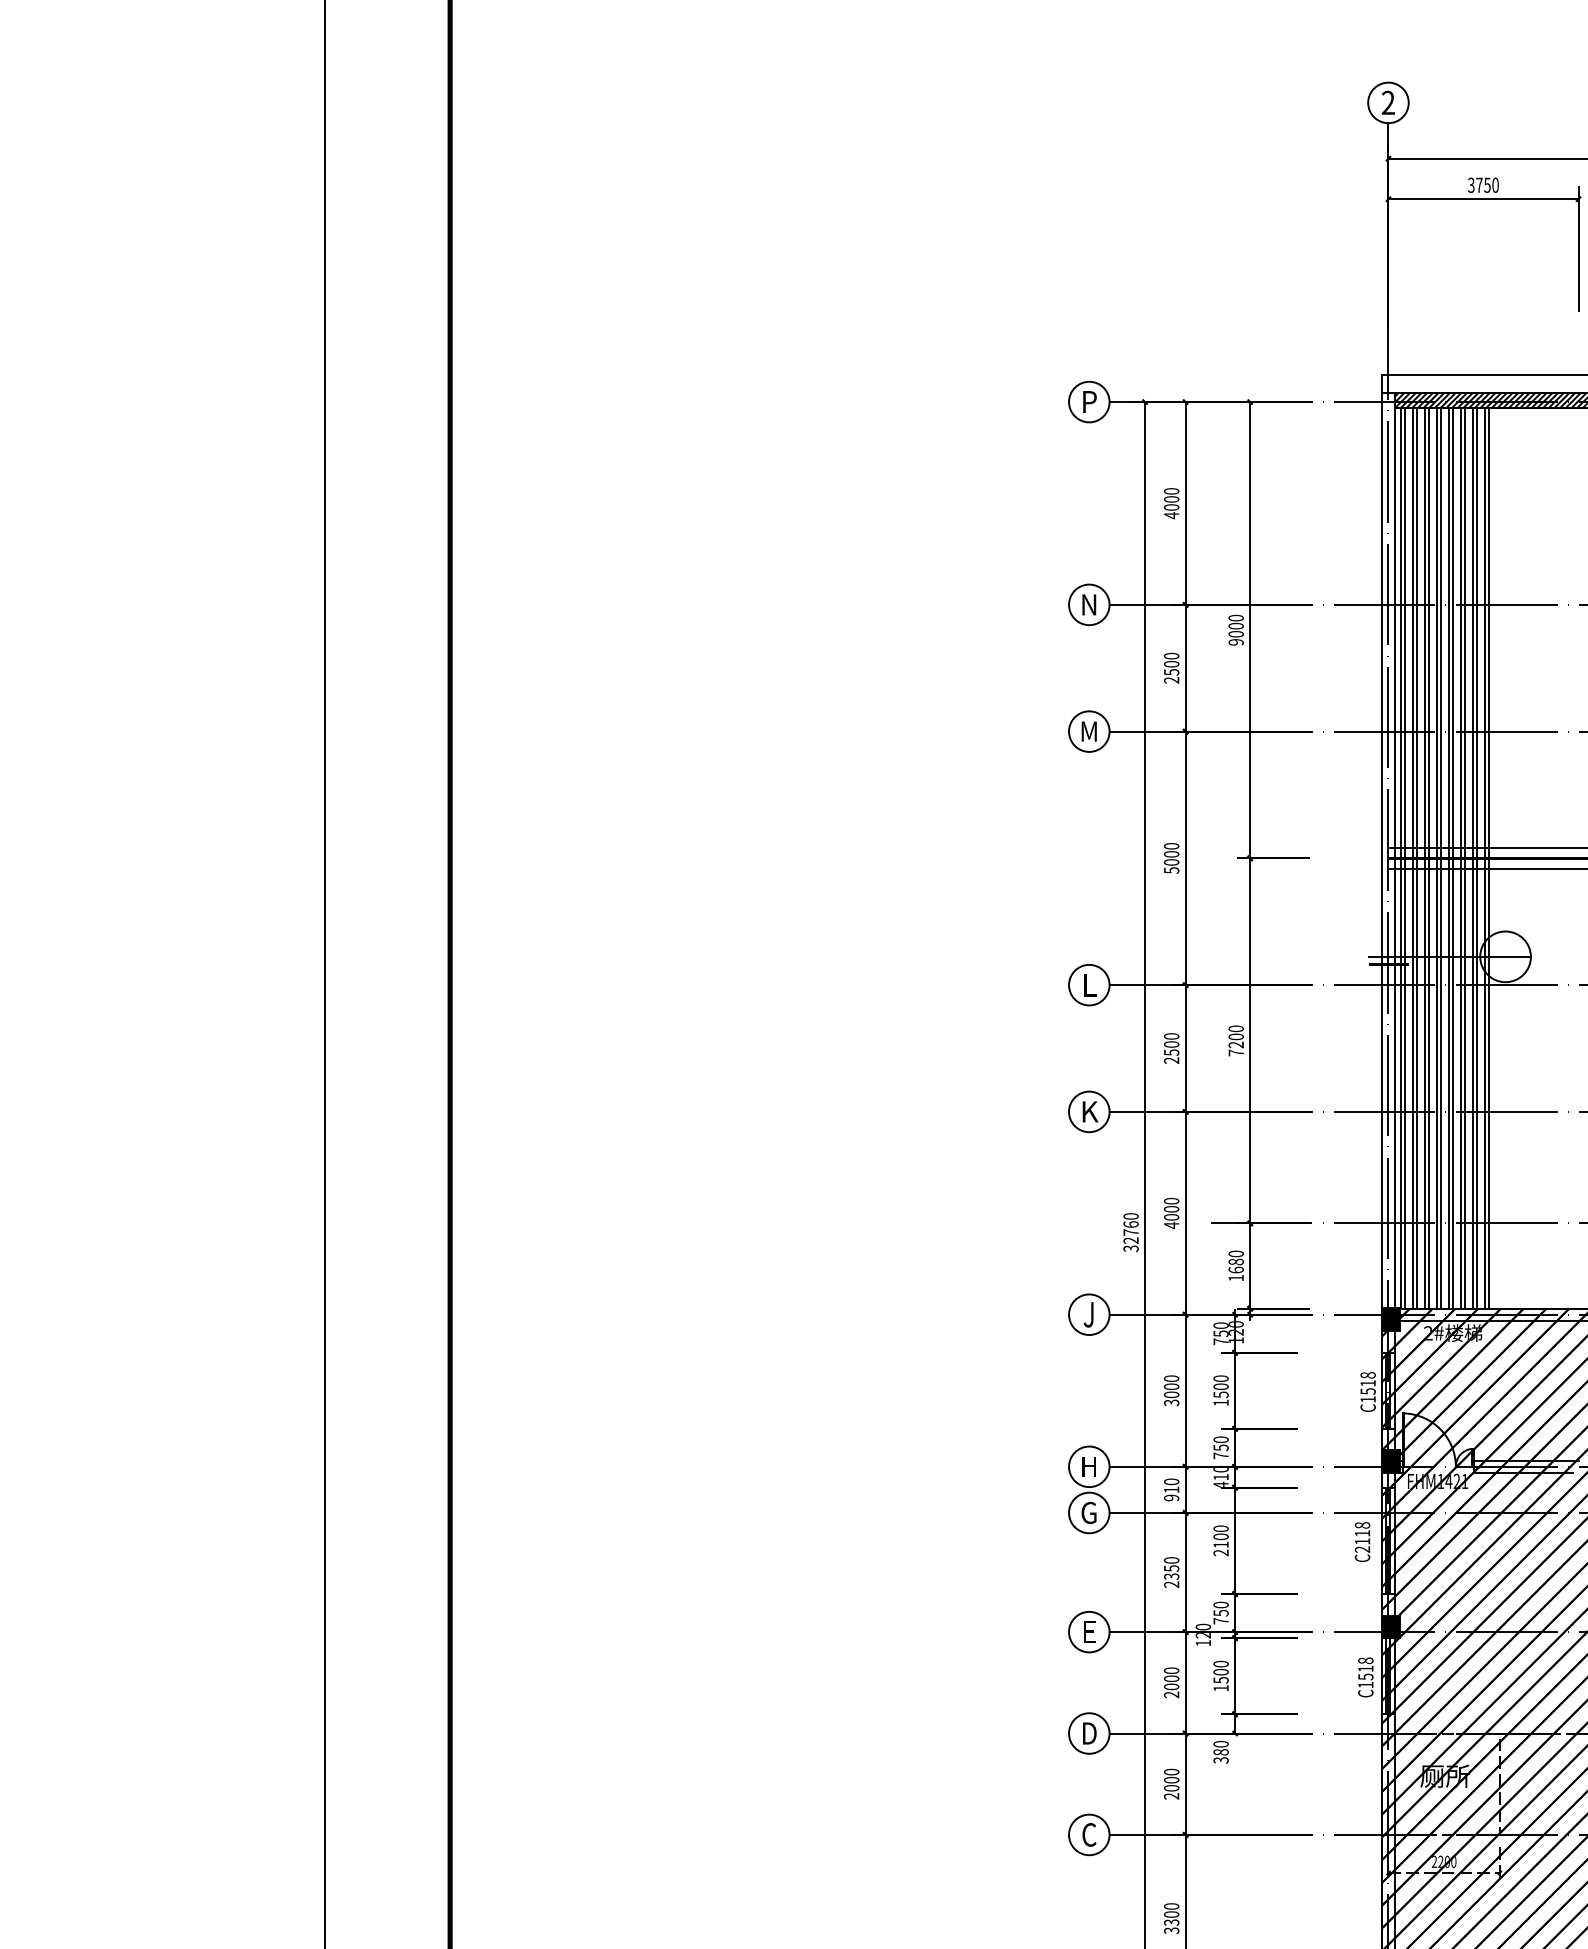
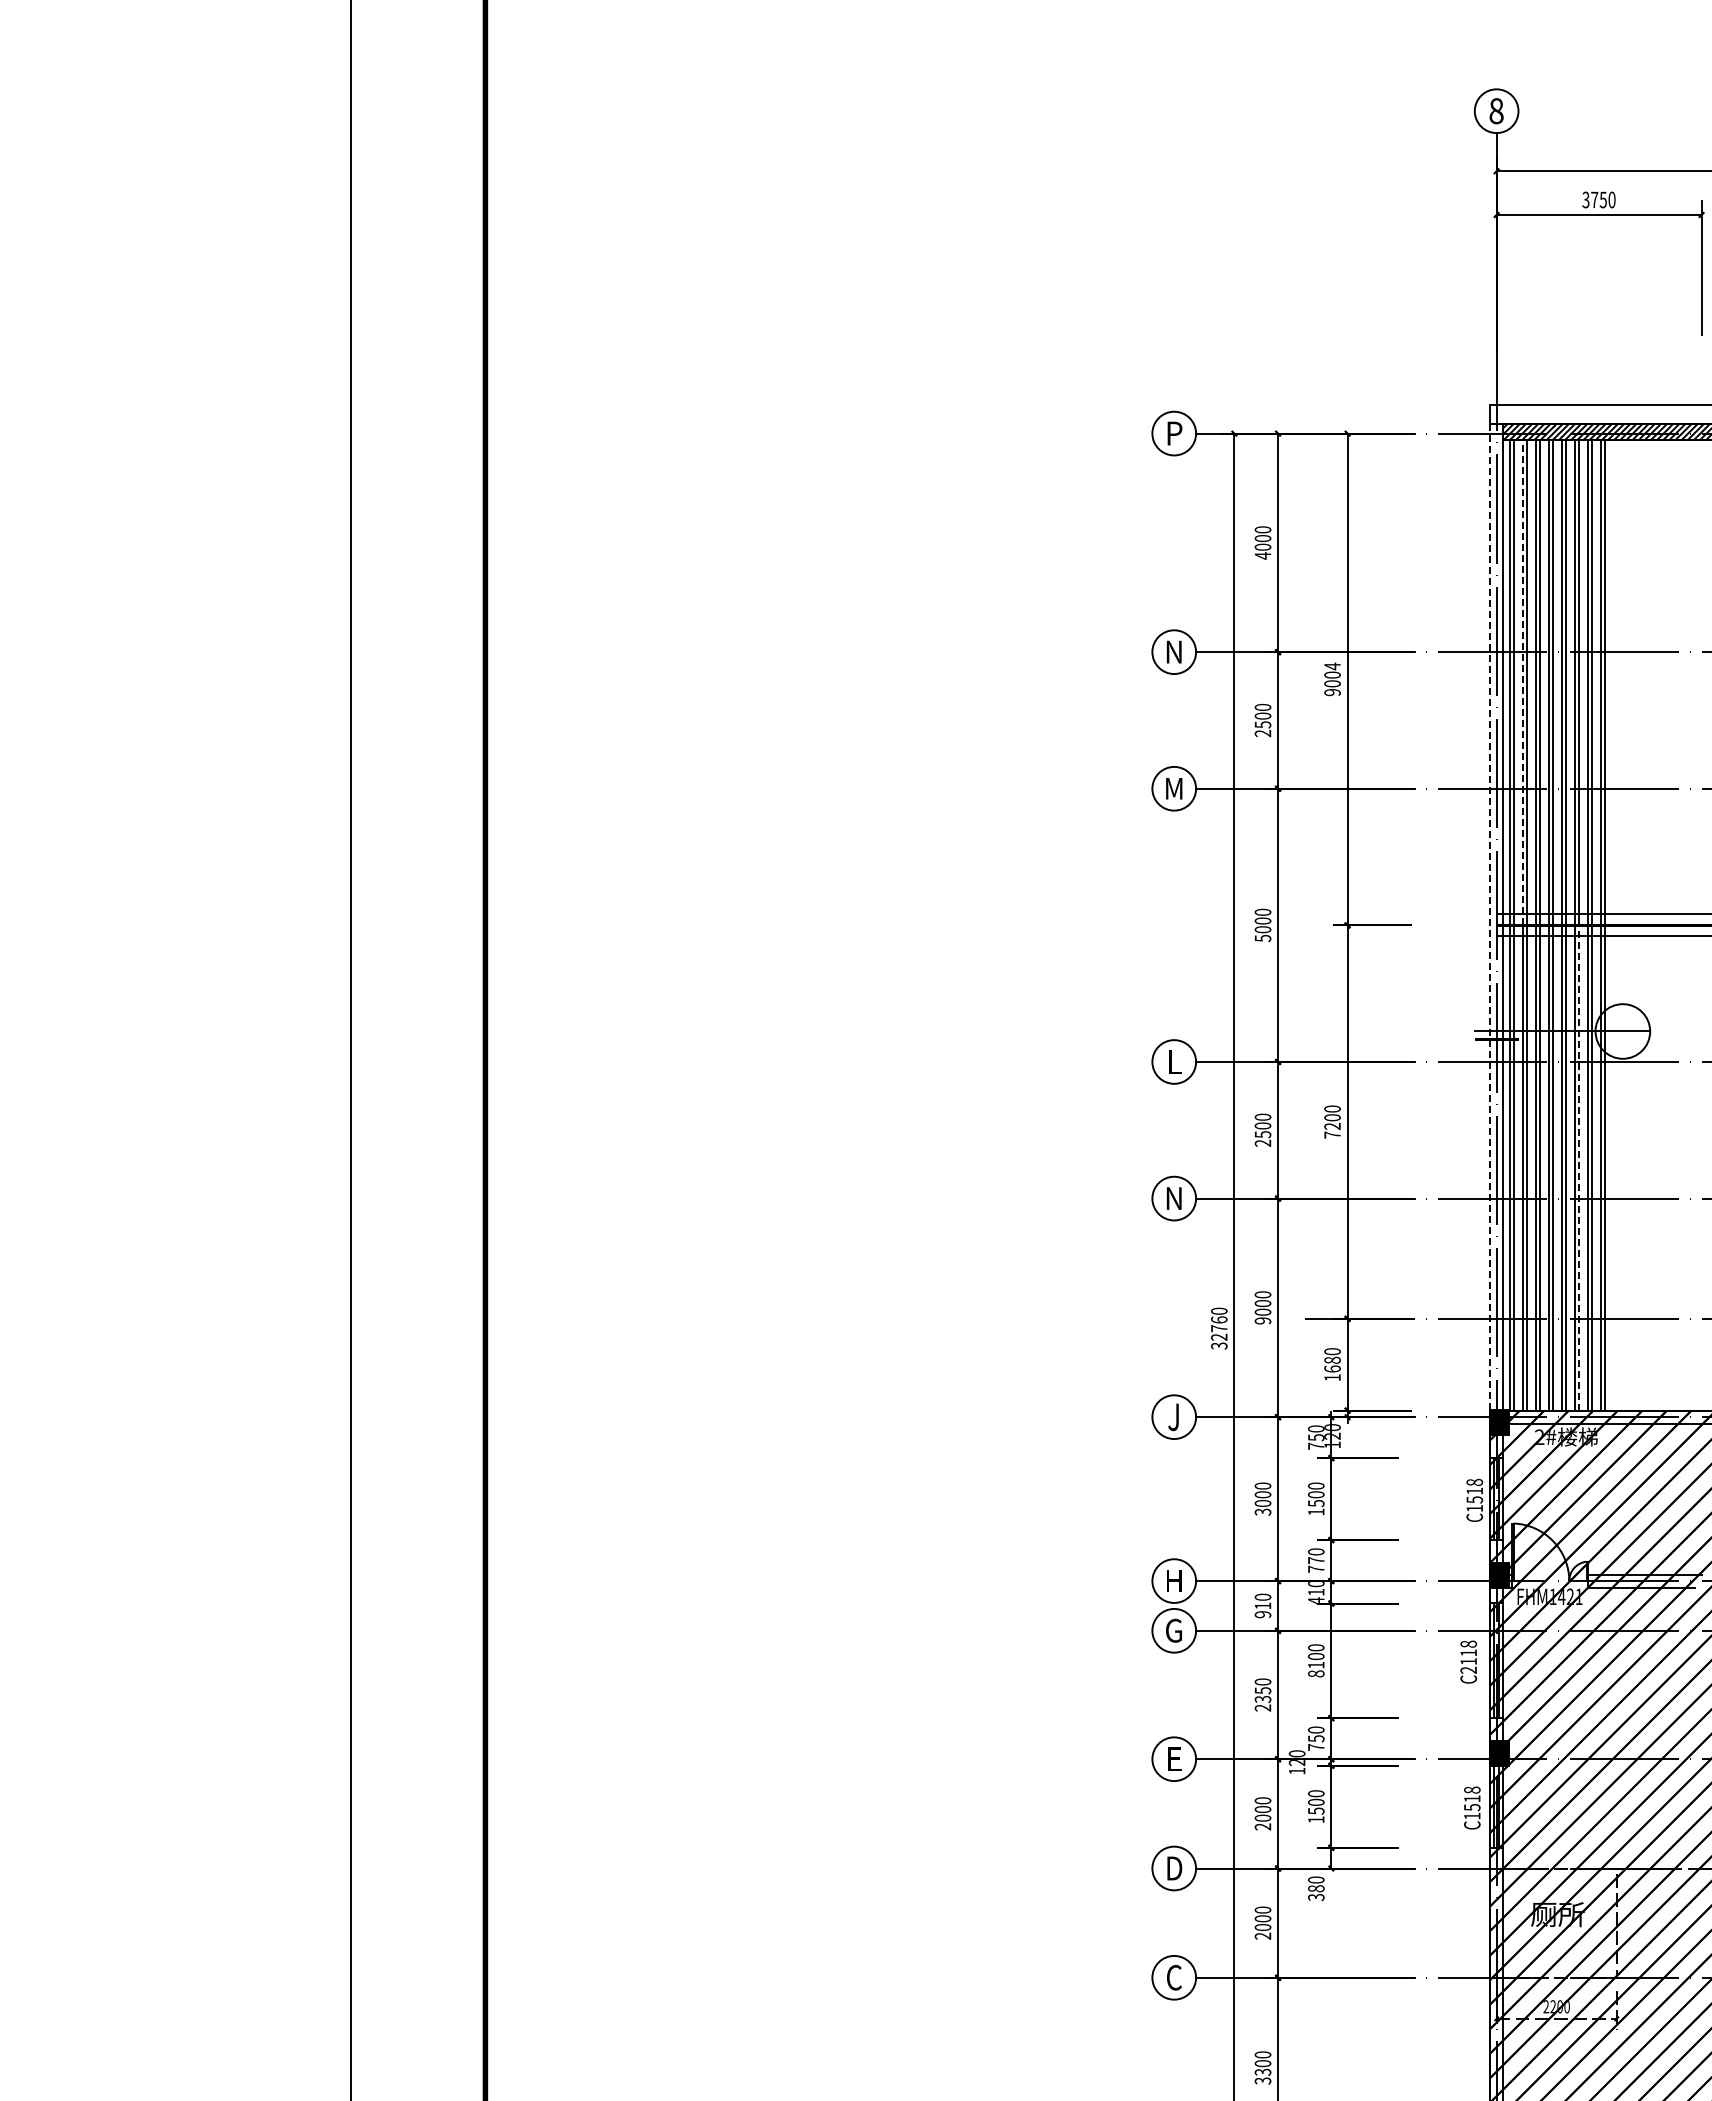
text: (1388, 103) -> (1496, 111), 2 -> 8
text: (1236, 618) -> (1332, 666), 9000 -> 9004
line: (1412, 633) -> (1522, 682), solid -> dashed
line: (1382, 850) -> (1490, 916), solid -> dashed
line: (1465, 1083) -> (1579, 1167), solid -> dashed
text: (1090, 1111) -> (1175, 1198), K -> N
text: (1171, 1225) -> (1262, 1320), 4000 -> 9000
text: (1221, 1447) -> (1316, 1560), 750 -> 770
text: (1221, 1552) -> (1316, 1673), 2100 -> 8100

